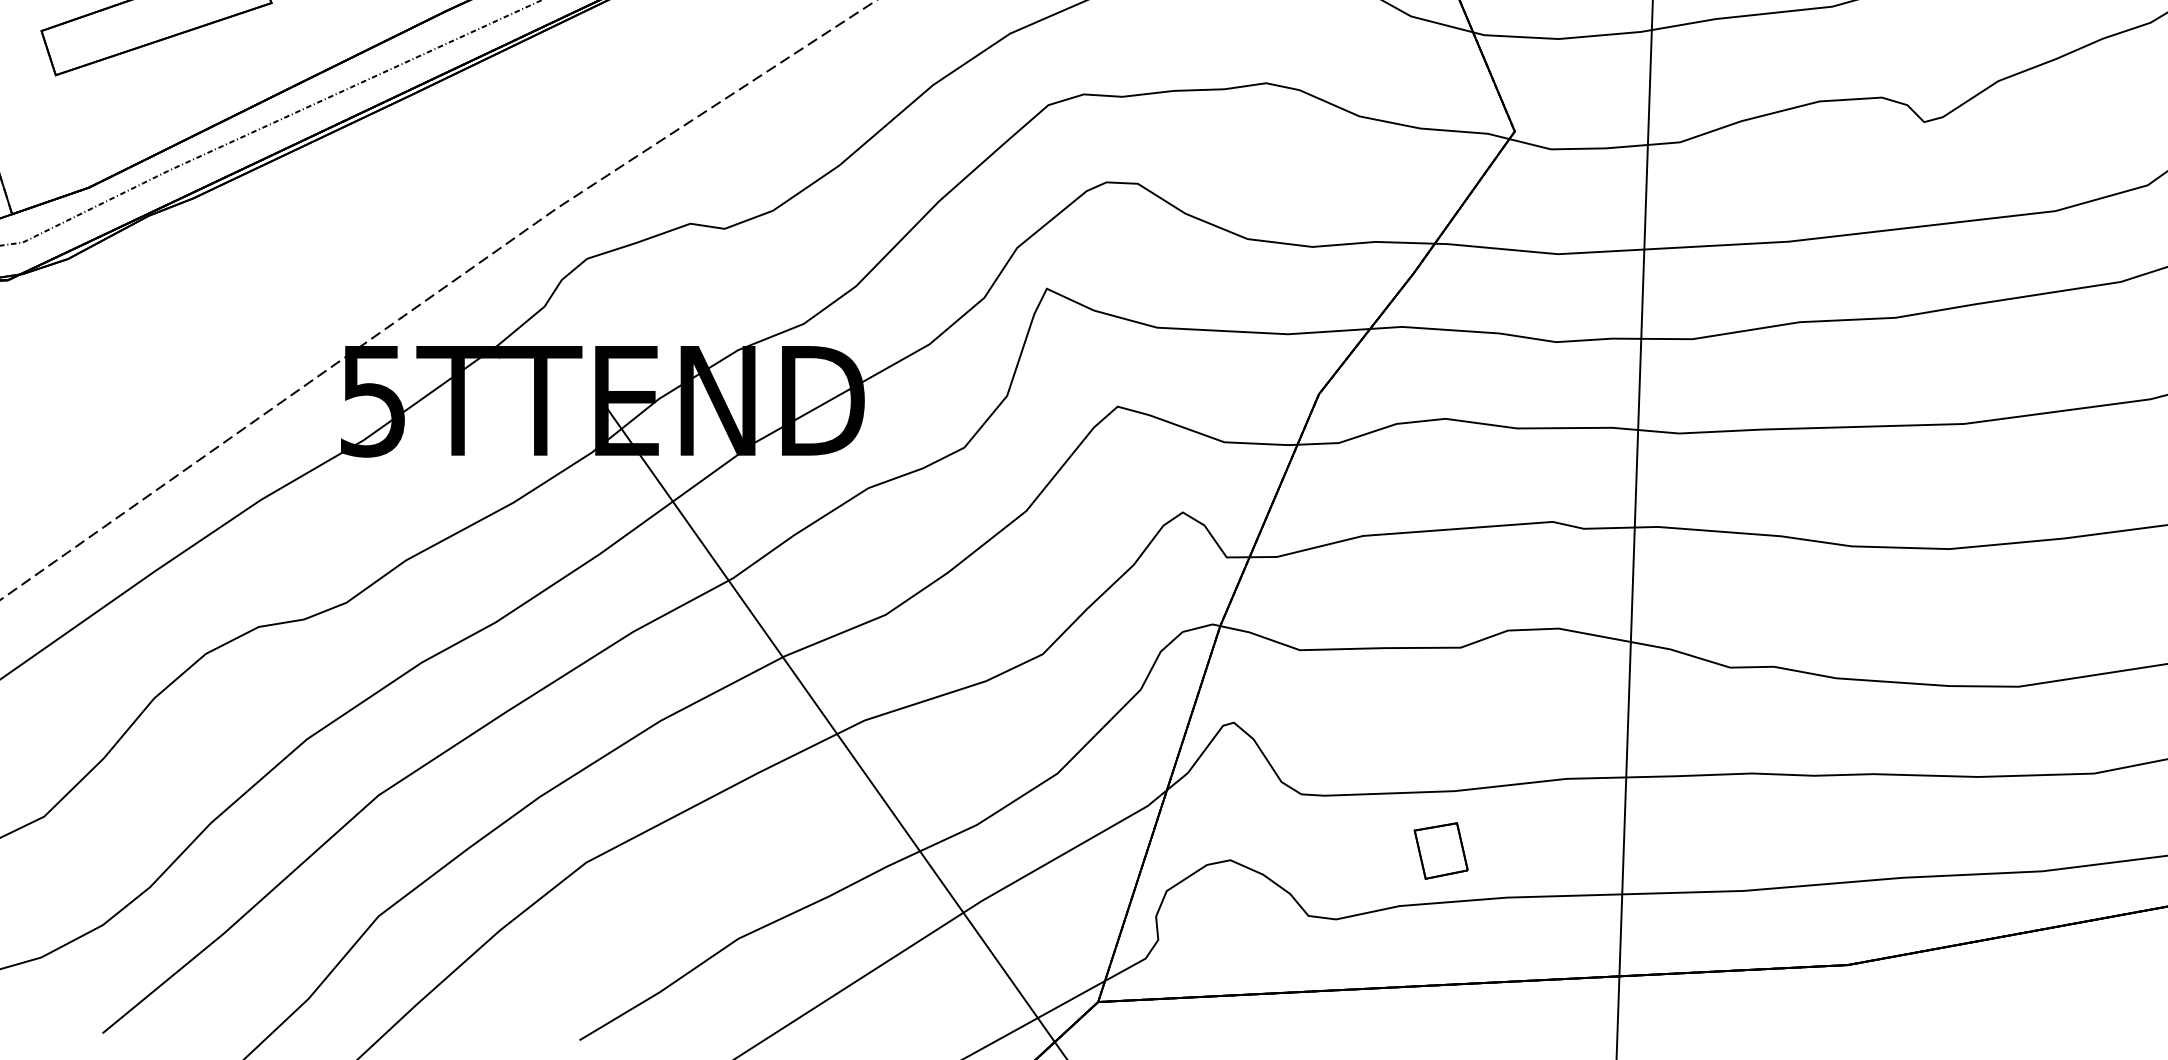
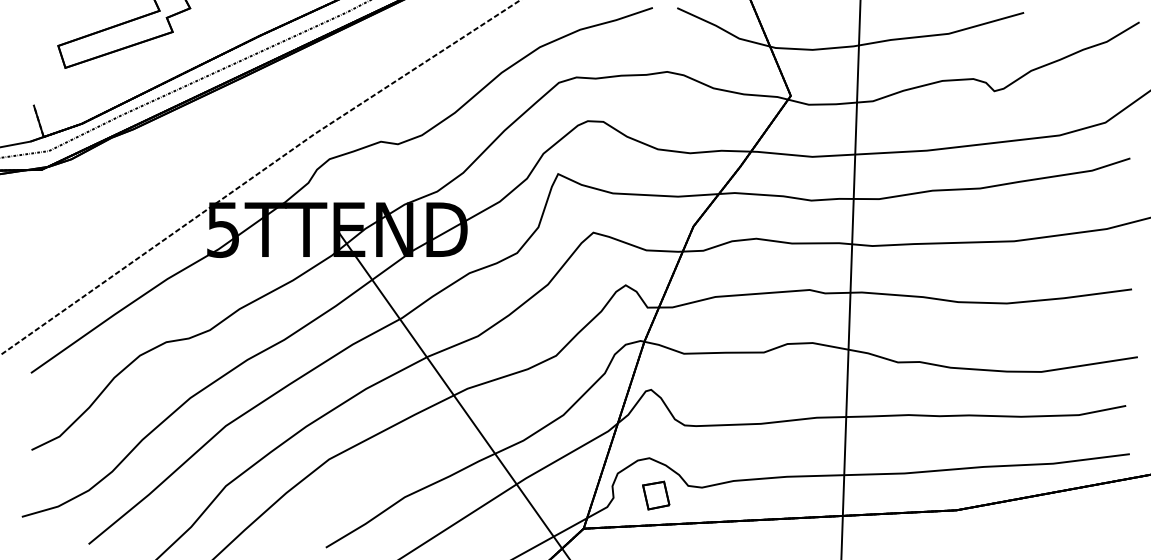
part: (1441, 850) -> (656, 495), moved

